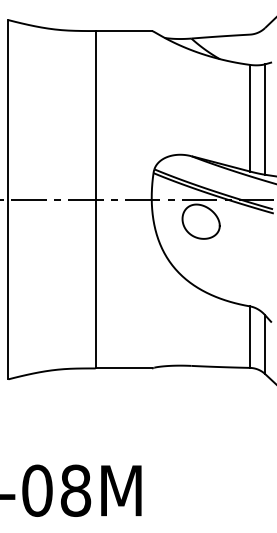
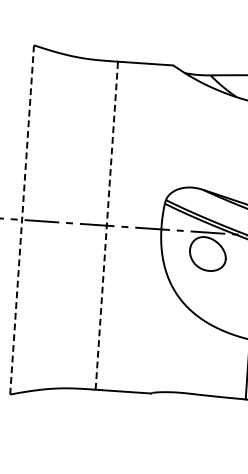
line: (8, 199) -> (22, 219), solid -> dashed
line: (95, 199) -> (106, 225), solid -> dashed

